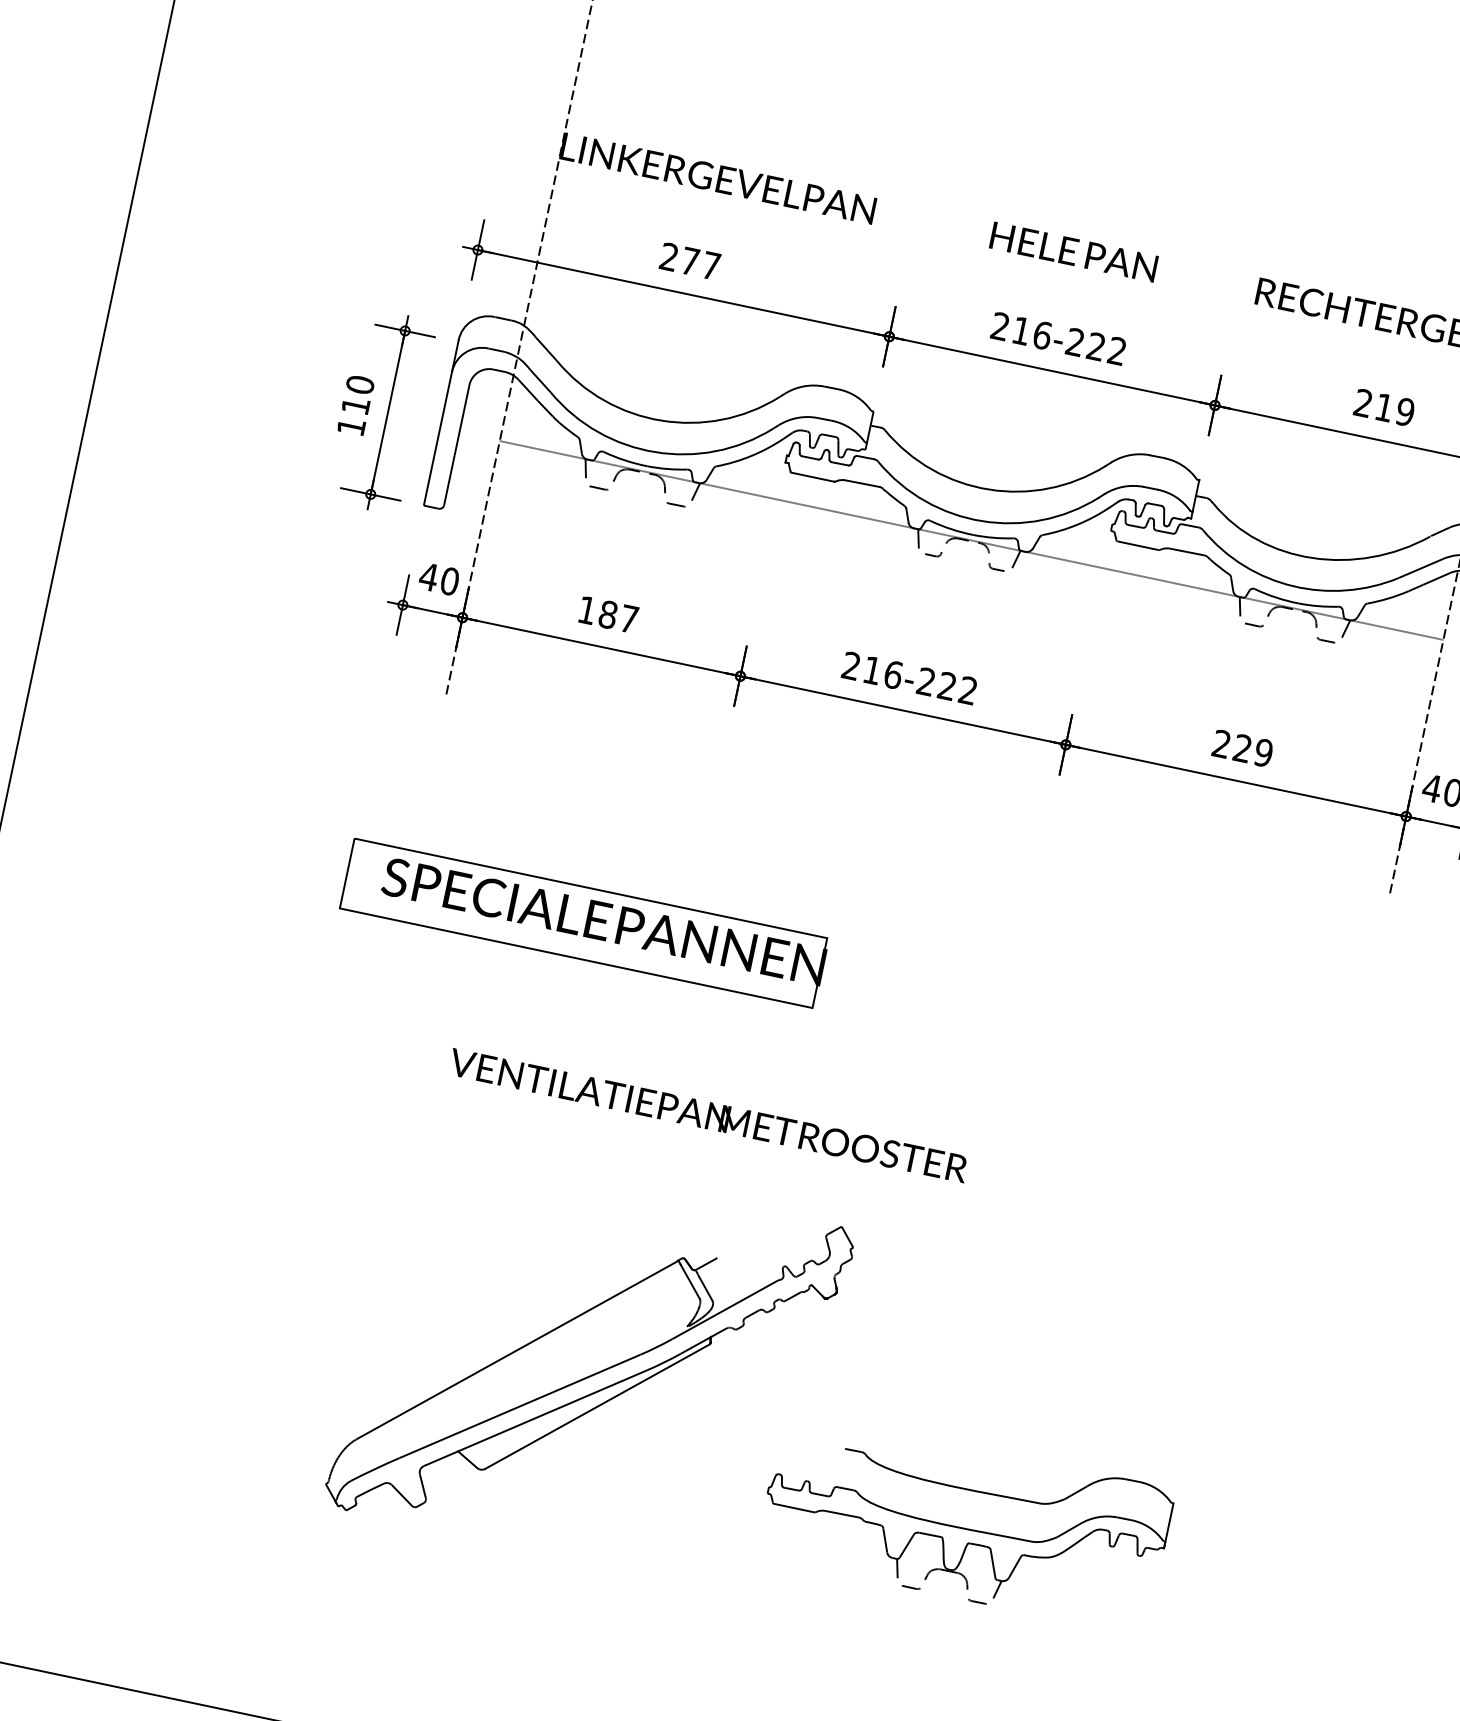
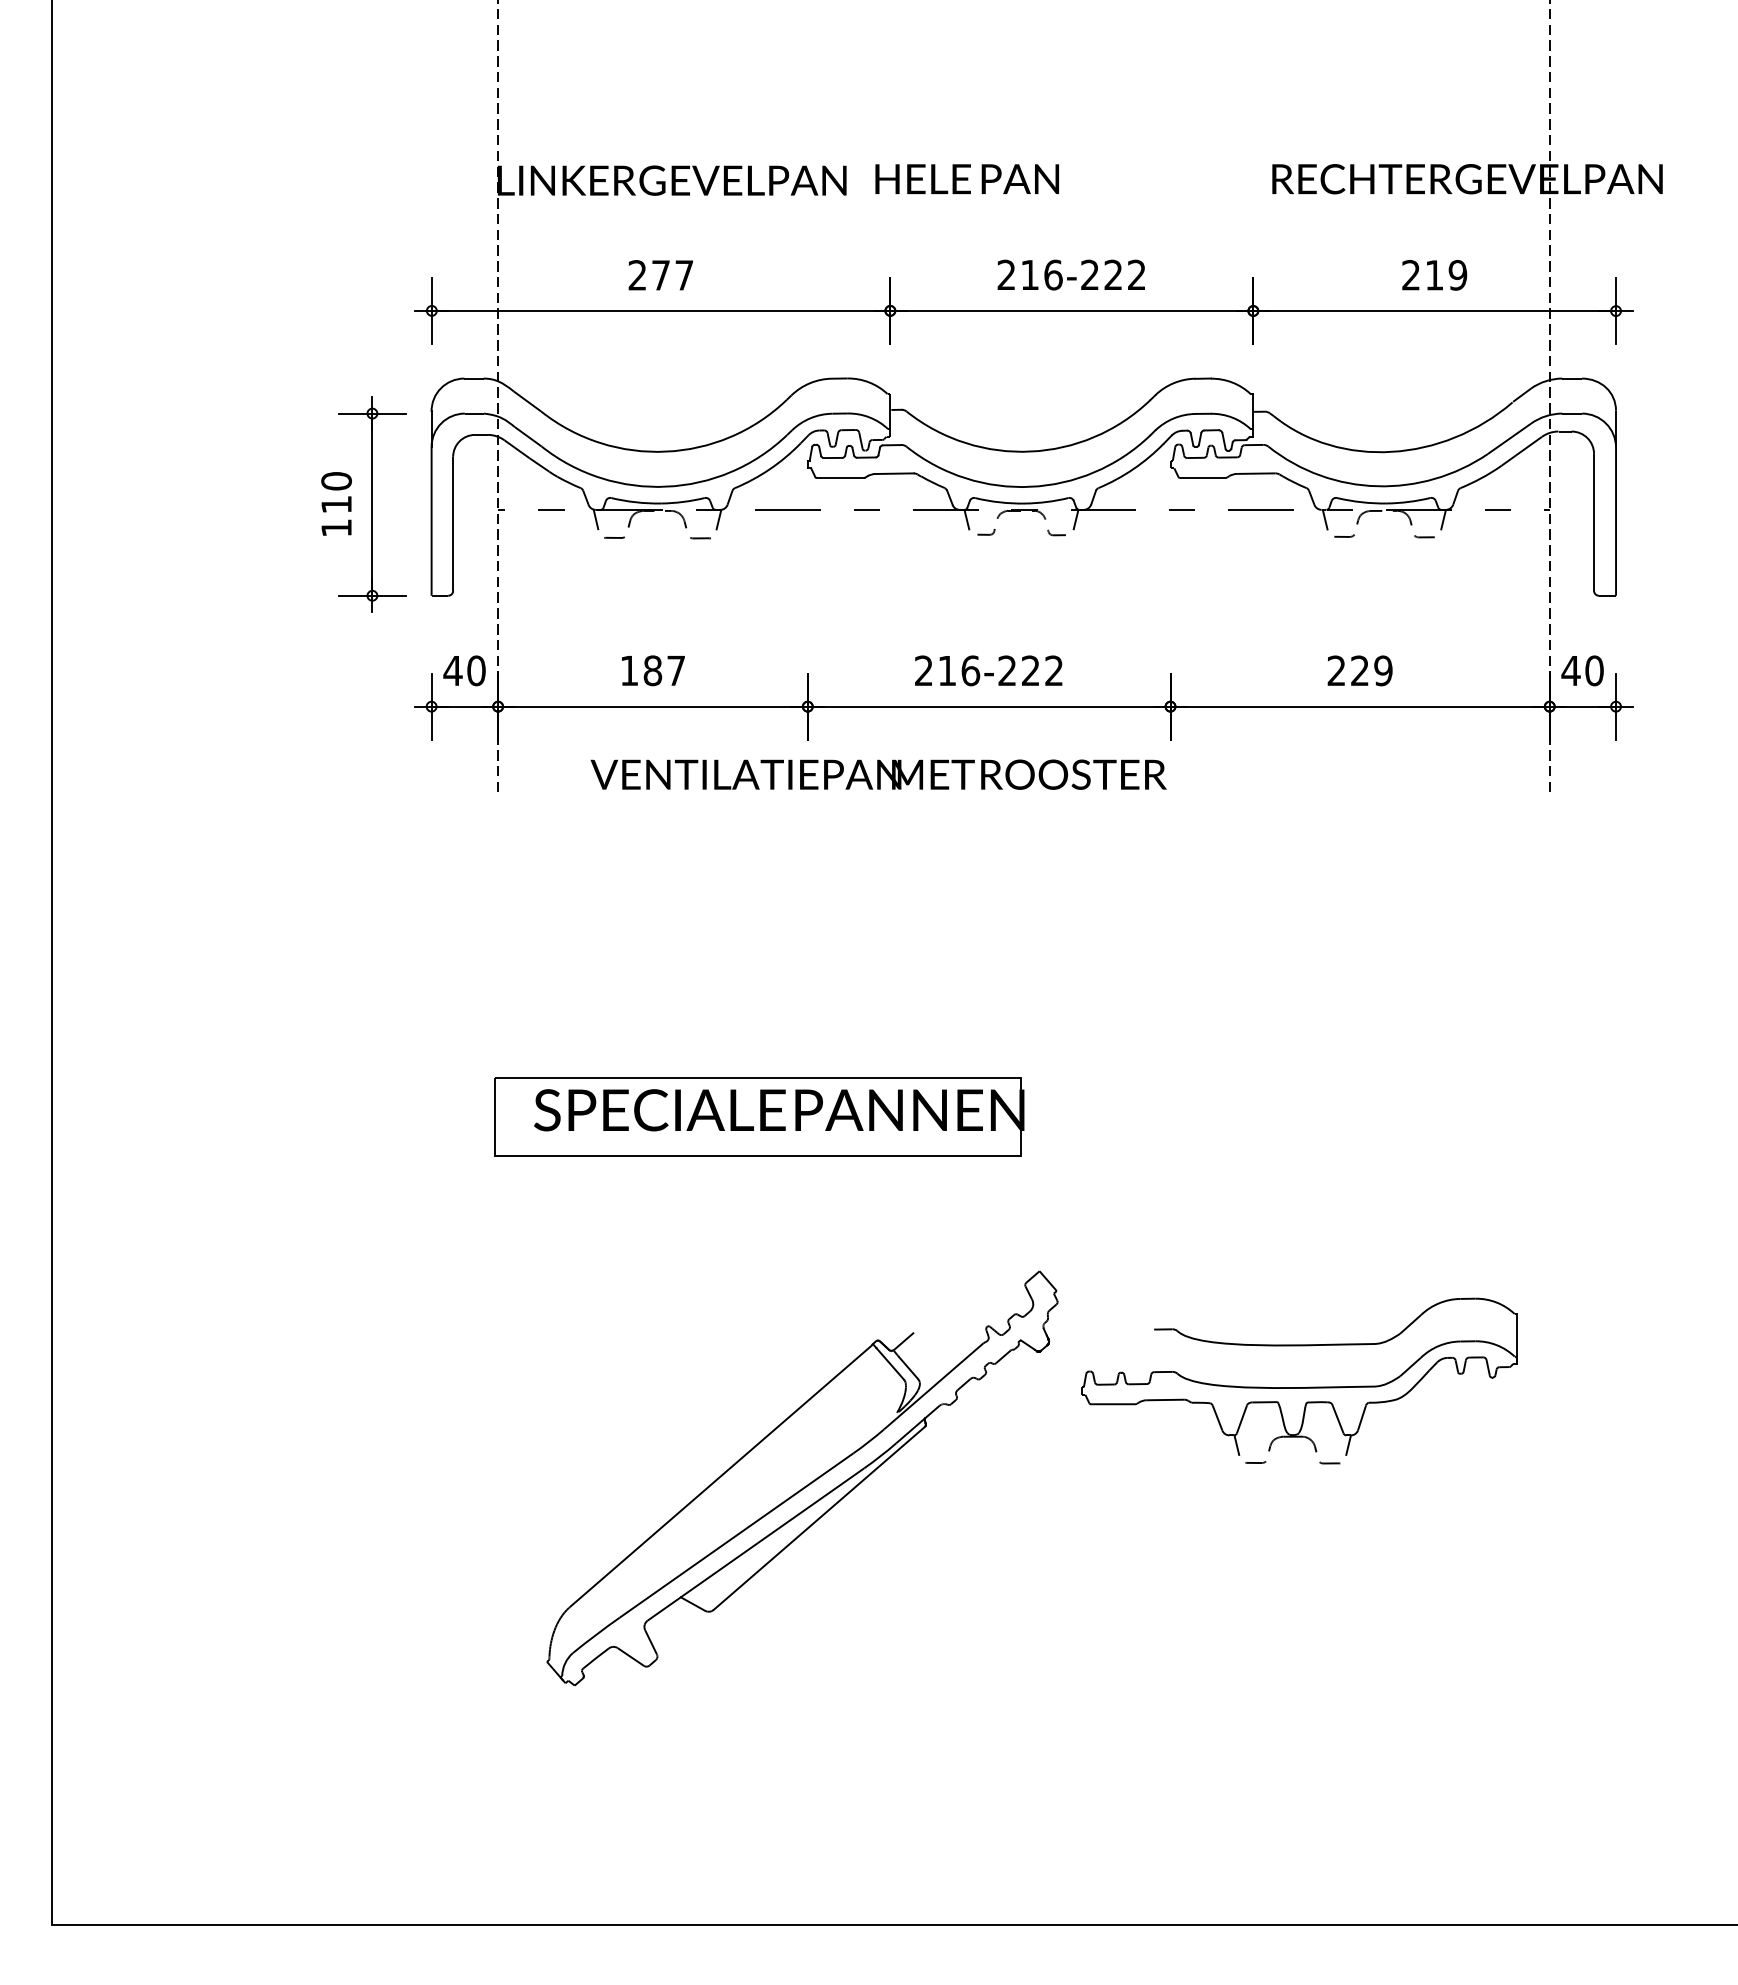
text: (1073, 251) -> (966, 178), moved
part: (584, 923) -> (759, 1116), moved
text: (708, 1115) -> (878, 774), moved
part: (964, 1528) -> (1299, 1387), moved

